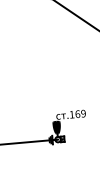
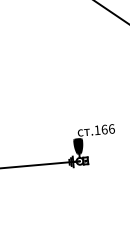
text: (83, 113) -> (111, 128), .169 -> .166

